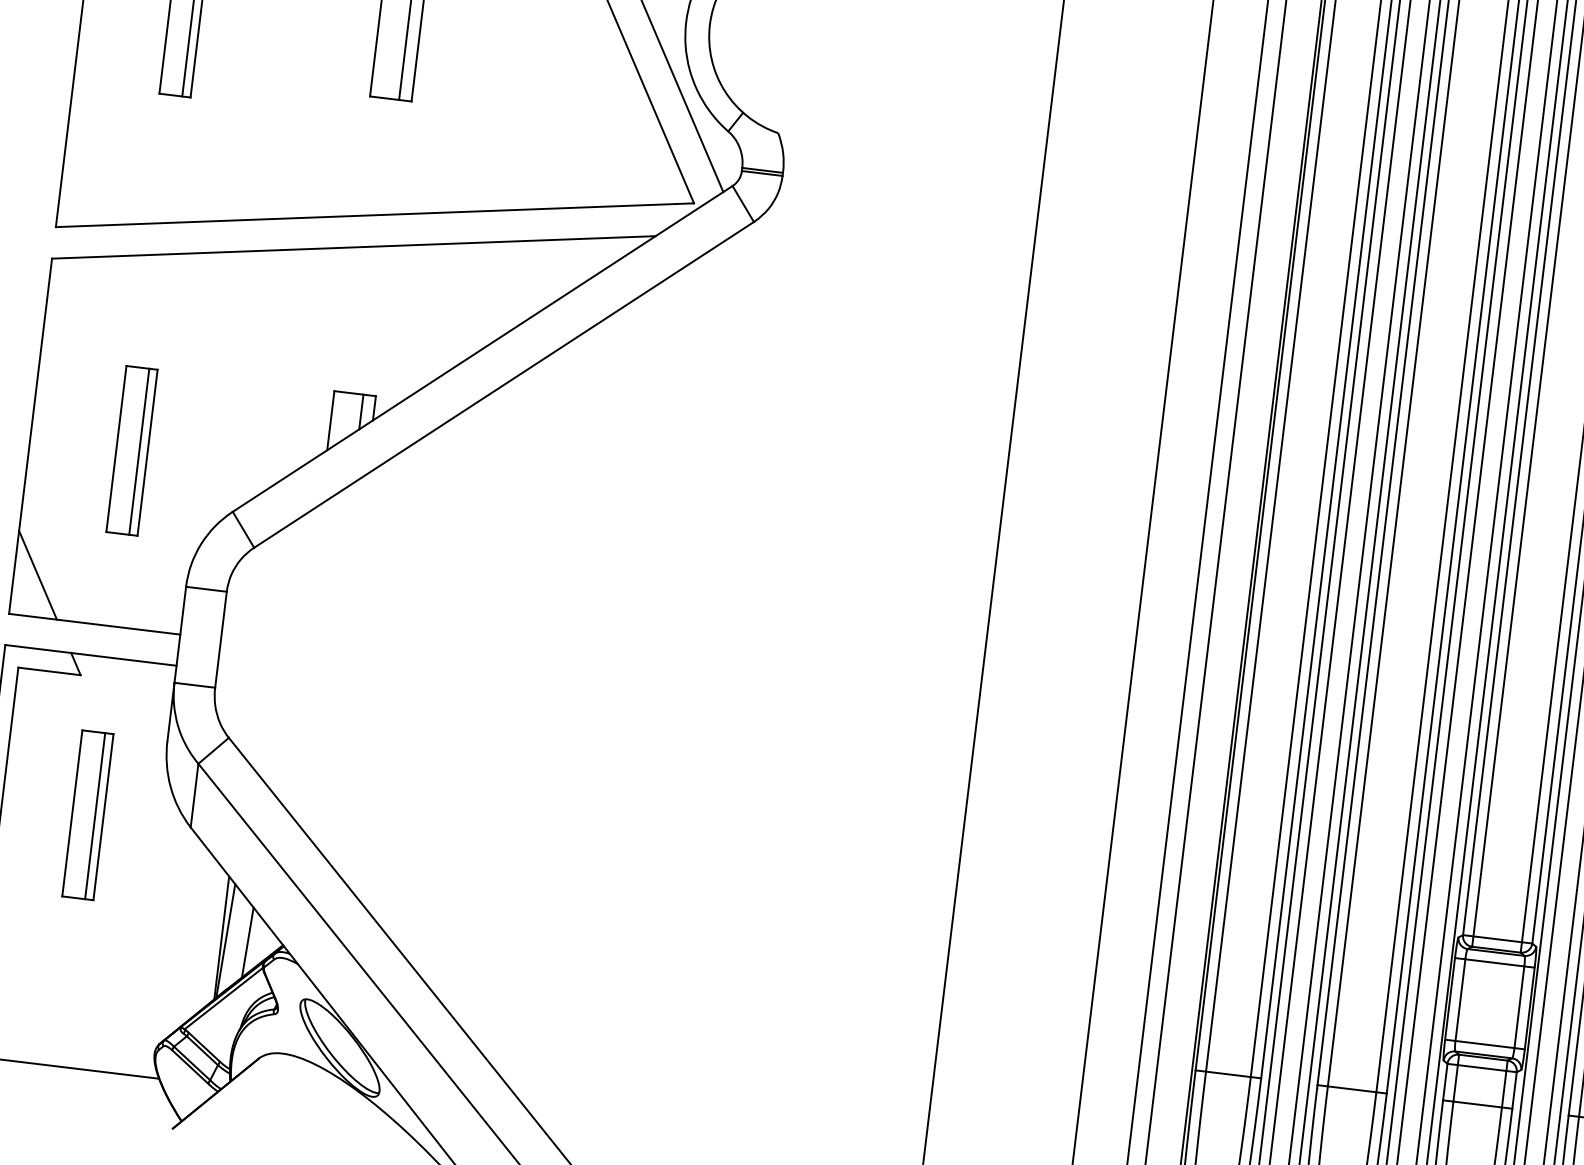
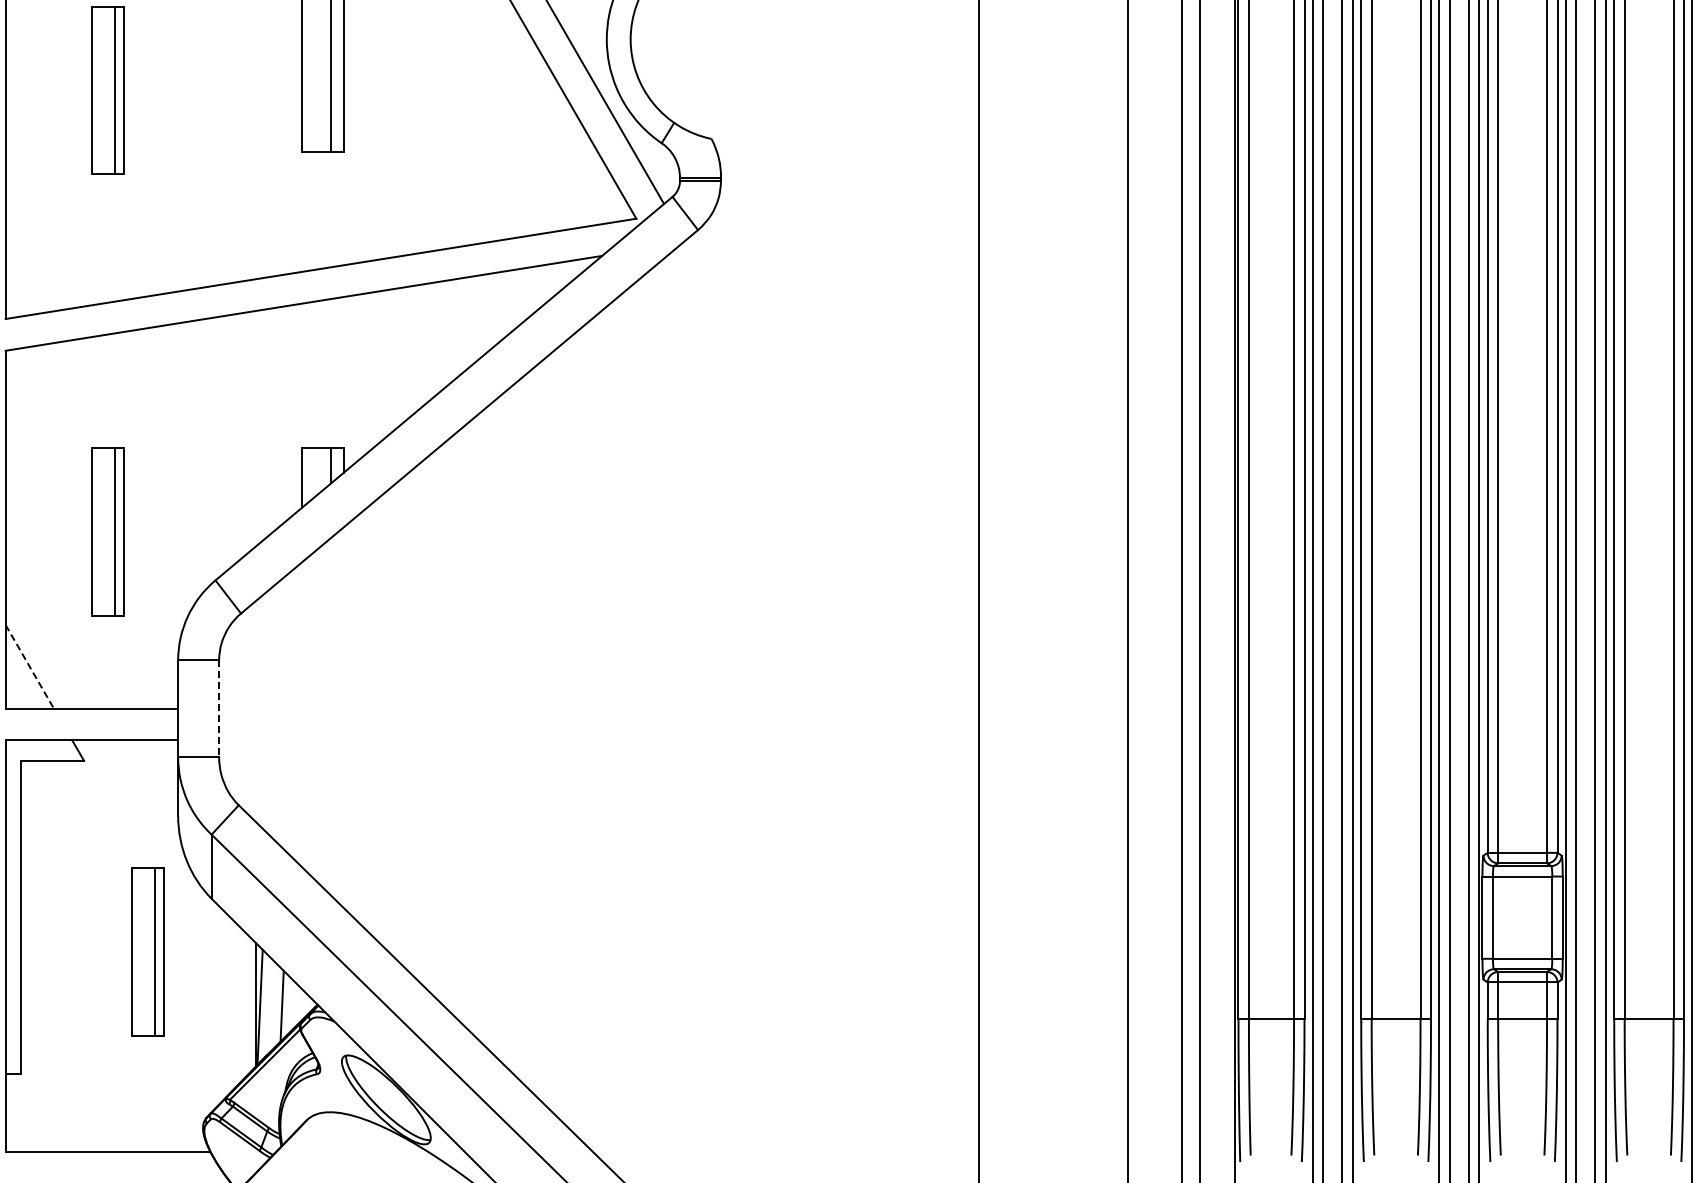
line: (38, 576) -> (30, 667), solid -> dashed
line: (221, 640) -> (219, 709), solid -> dashed
part: (87, 814) -> (147, 951), moved

